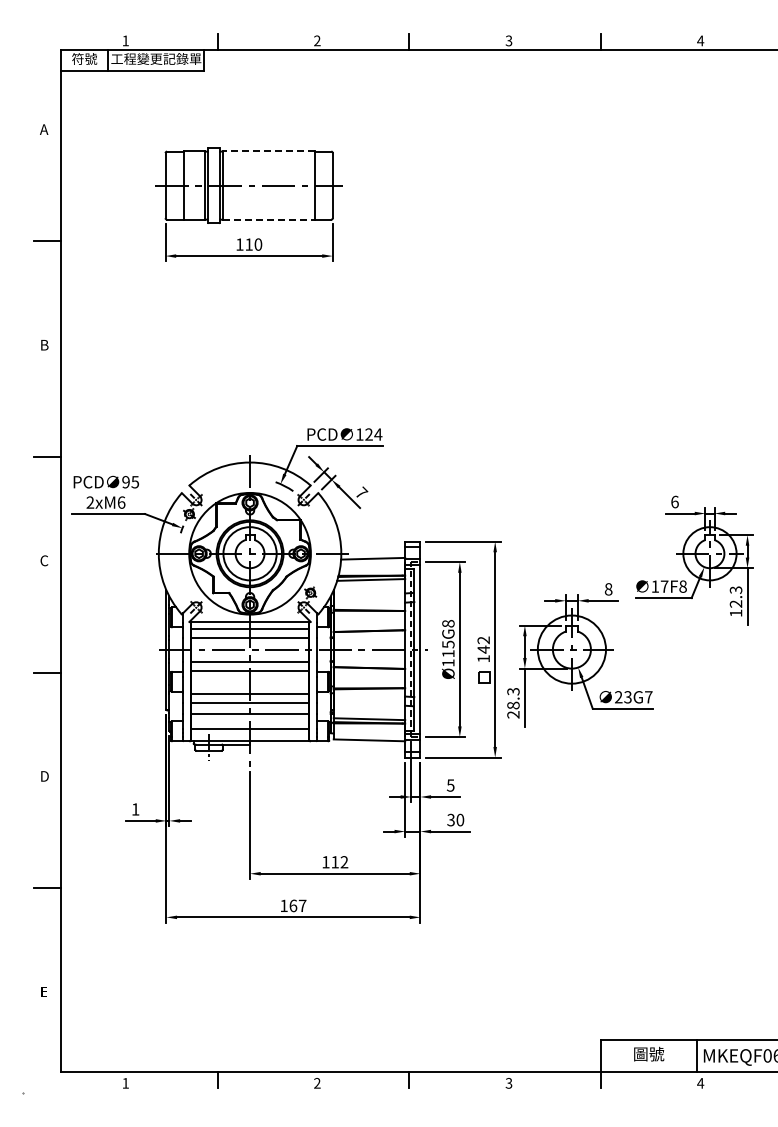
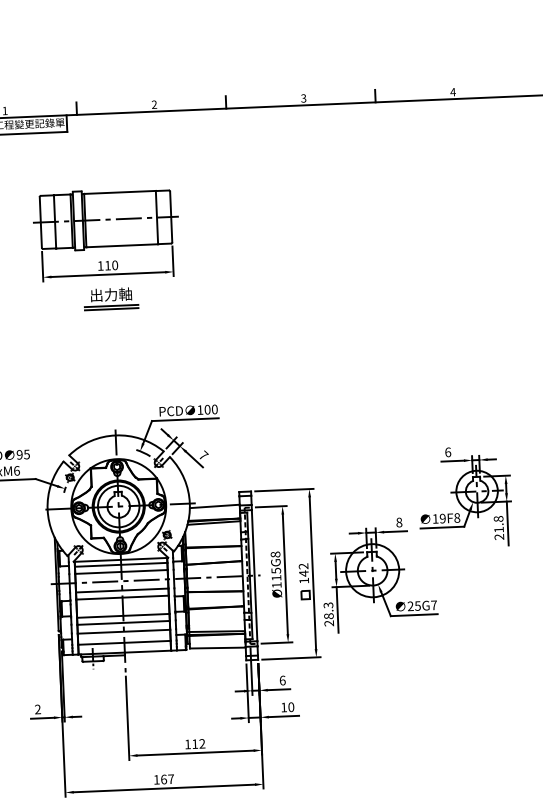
line: (268, 151) -> (119, 192), dashed -> solid
line: (269, 219) -> (122, 245), dashed -> solid
part: (251, 287) -> (111, 299), added
text: (373, 434) -> (211, 409), 124 -> 100
text: (664, 586) -> (442, 518), 17F8 -> 19F8
text: (735, 601) -> (498, 527), 12.3 -> 21.8
text: (627, 696) -> (417, 605), 23G7 -> 25G7
text: (450, 785) -> (282, 680), 5 -> 6
text: (135, 809) -> (37, 709), 1 -> 2
text: (450, 819) -> (283, 707), 30 -> 10

